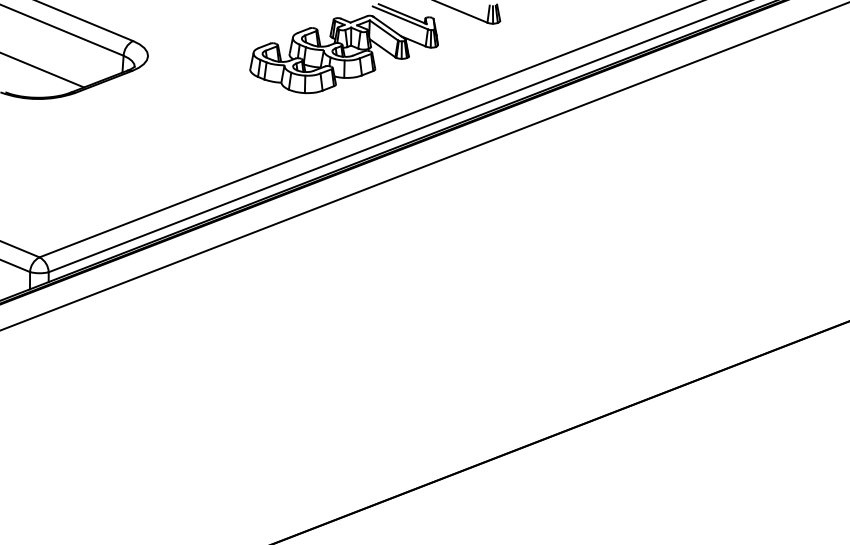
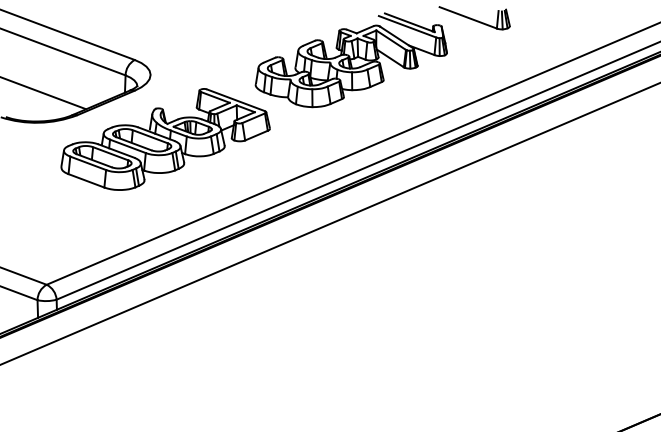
part: (160, 119) -> (165, 139), added

